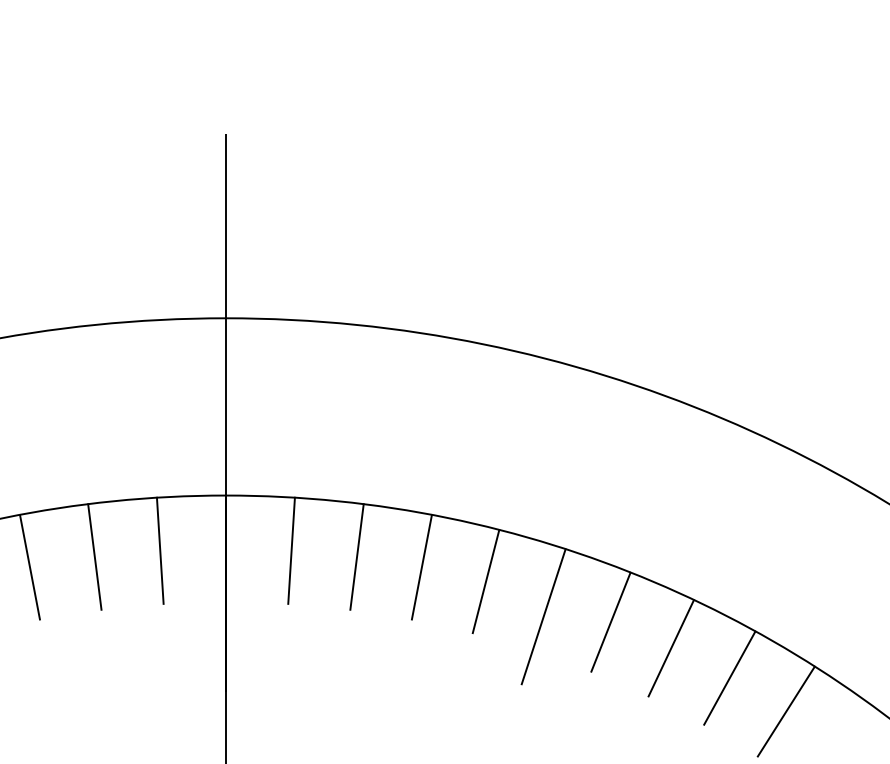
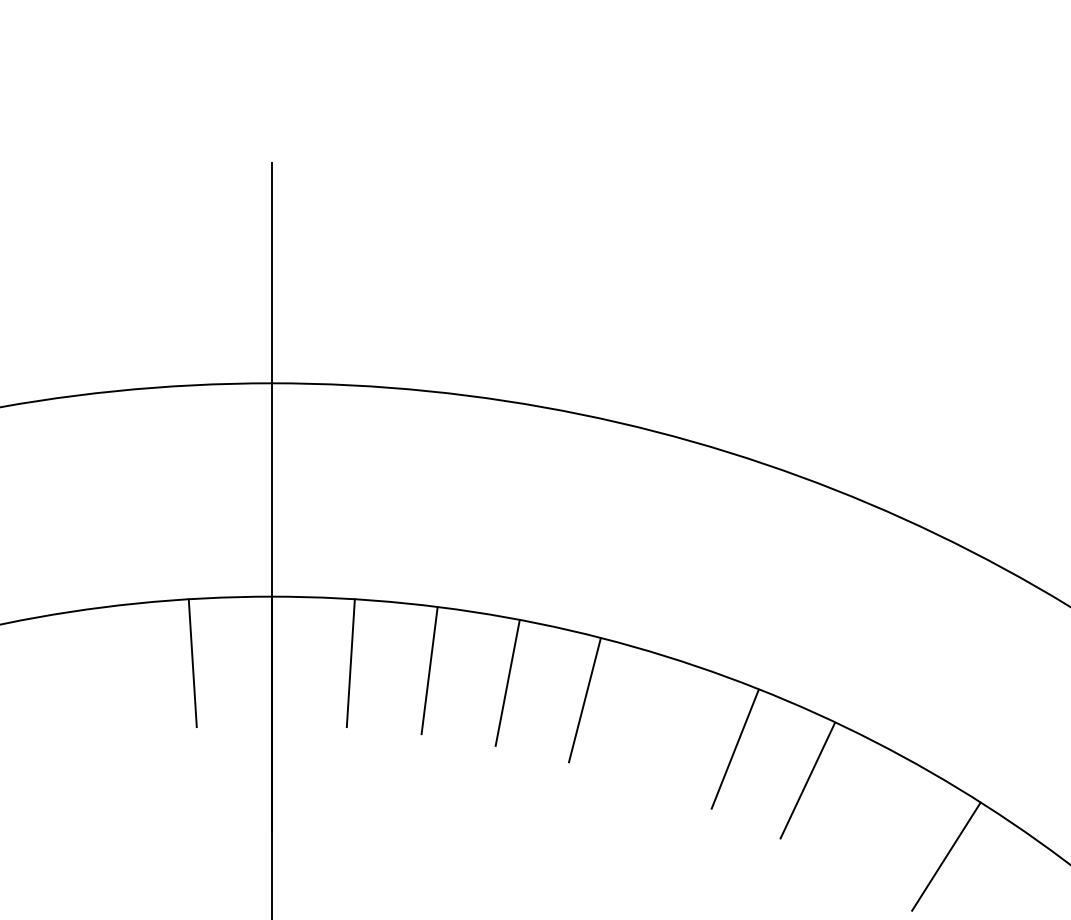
line: (94, 556) -> (113, 670), removed
line: (29, 567) -> (35, 683), removed
line: (543, 616) -> (654, 742), removed
line: (729, 677) -> (877, 815), removed

